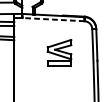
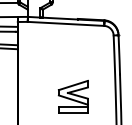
line: (53, 19) -> (65, 23), dashed -> solid
part: (58, 52) -> (72, 96), moved

